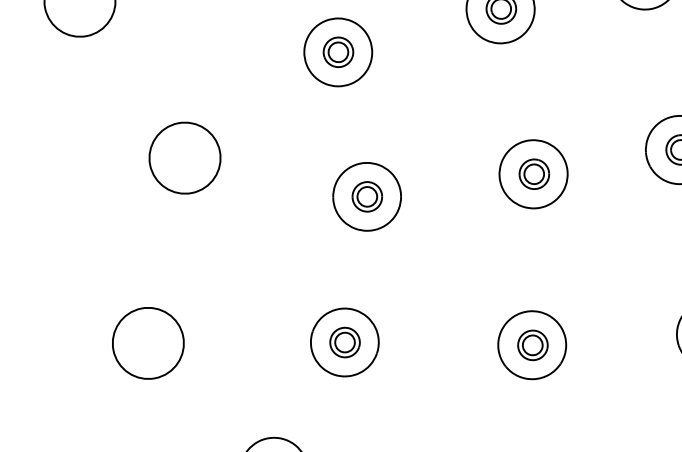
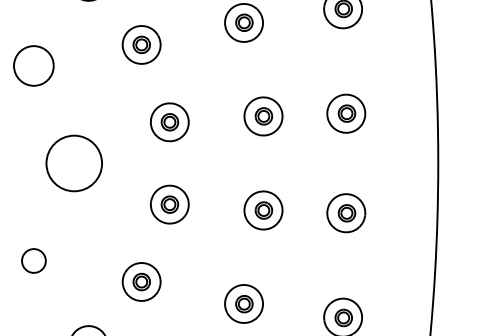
circle: (185, 158) -> (74, 163), size x1.4
circle: (147, 342) -> (33, 260), size x0.6

